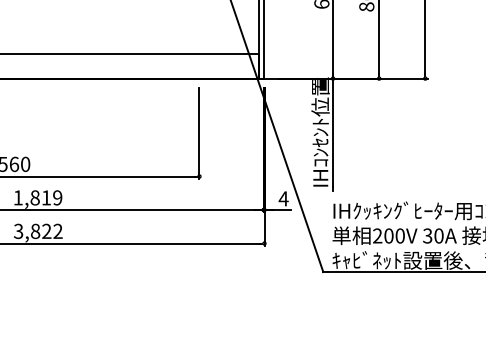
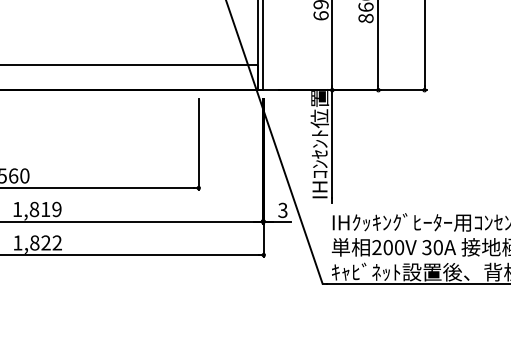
text: (283, 198) -> (282, 210), 4 -> 3
text: (18, 230) -> (17, 242), 3,822 -> 1,822

